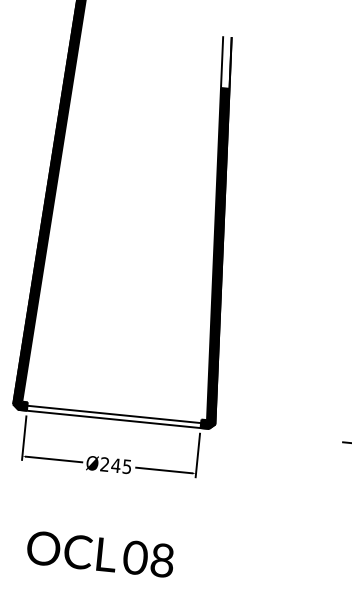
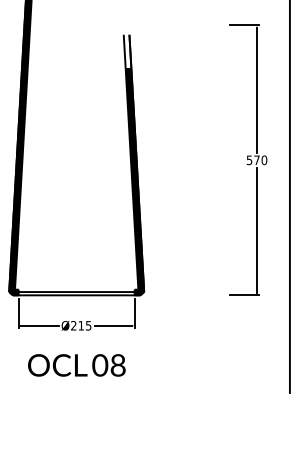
text: (116, 465) -> (81, 325), Ø245 -> Ø215
text: (100, 554) -> (76, 365), moved

